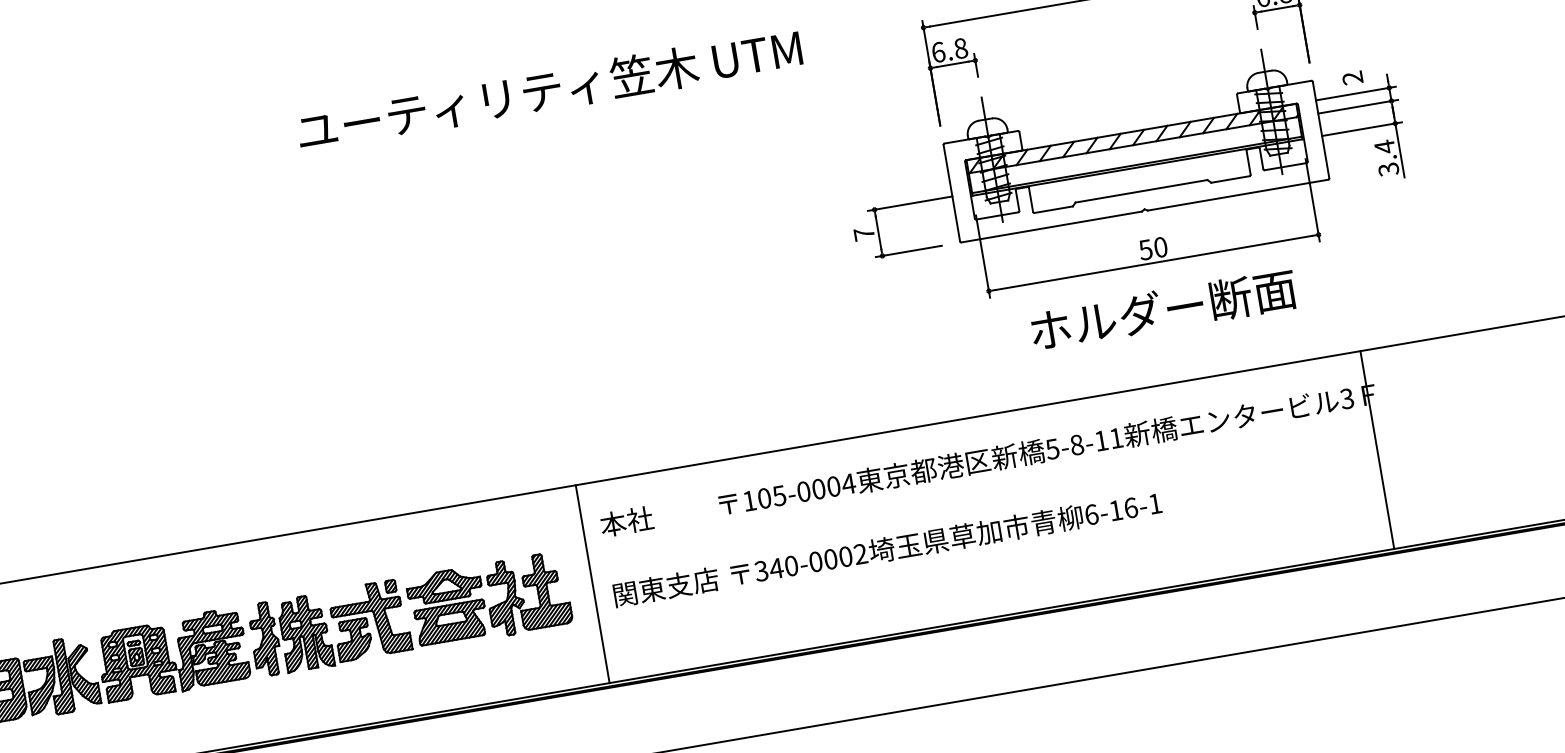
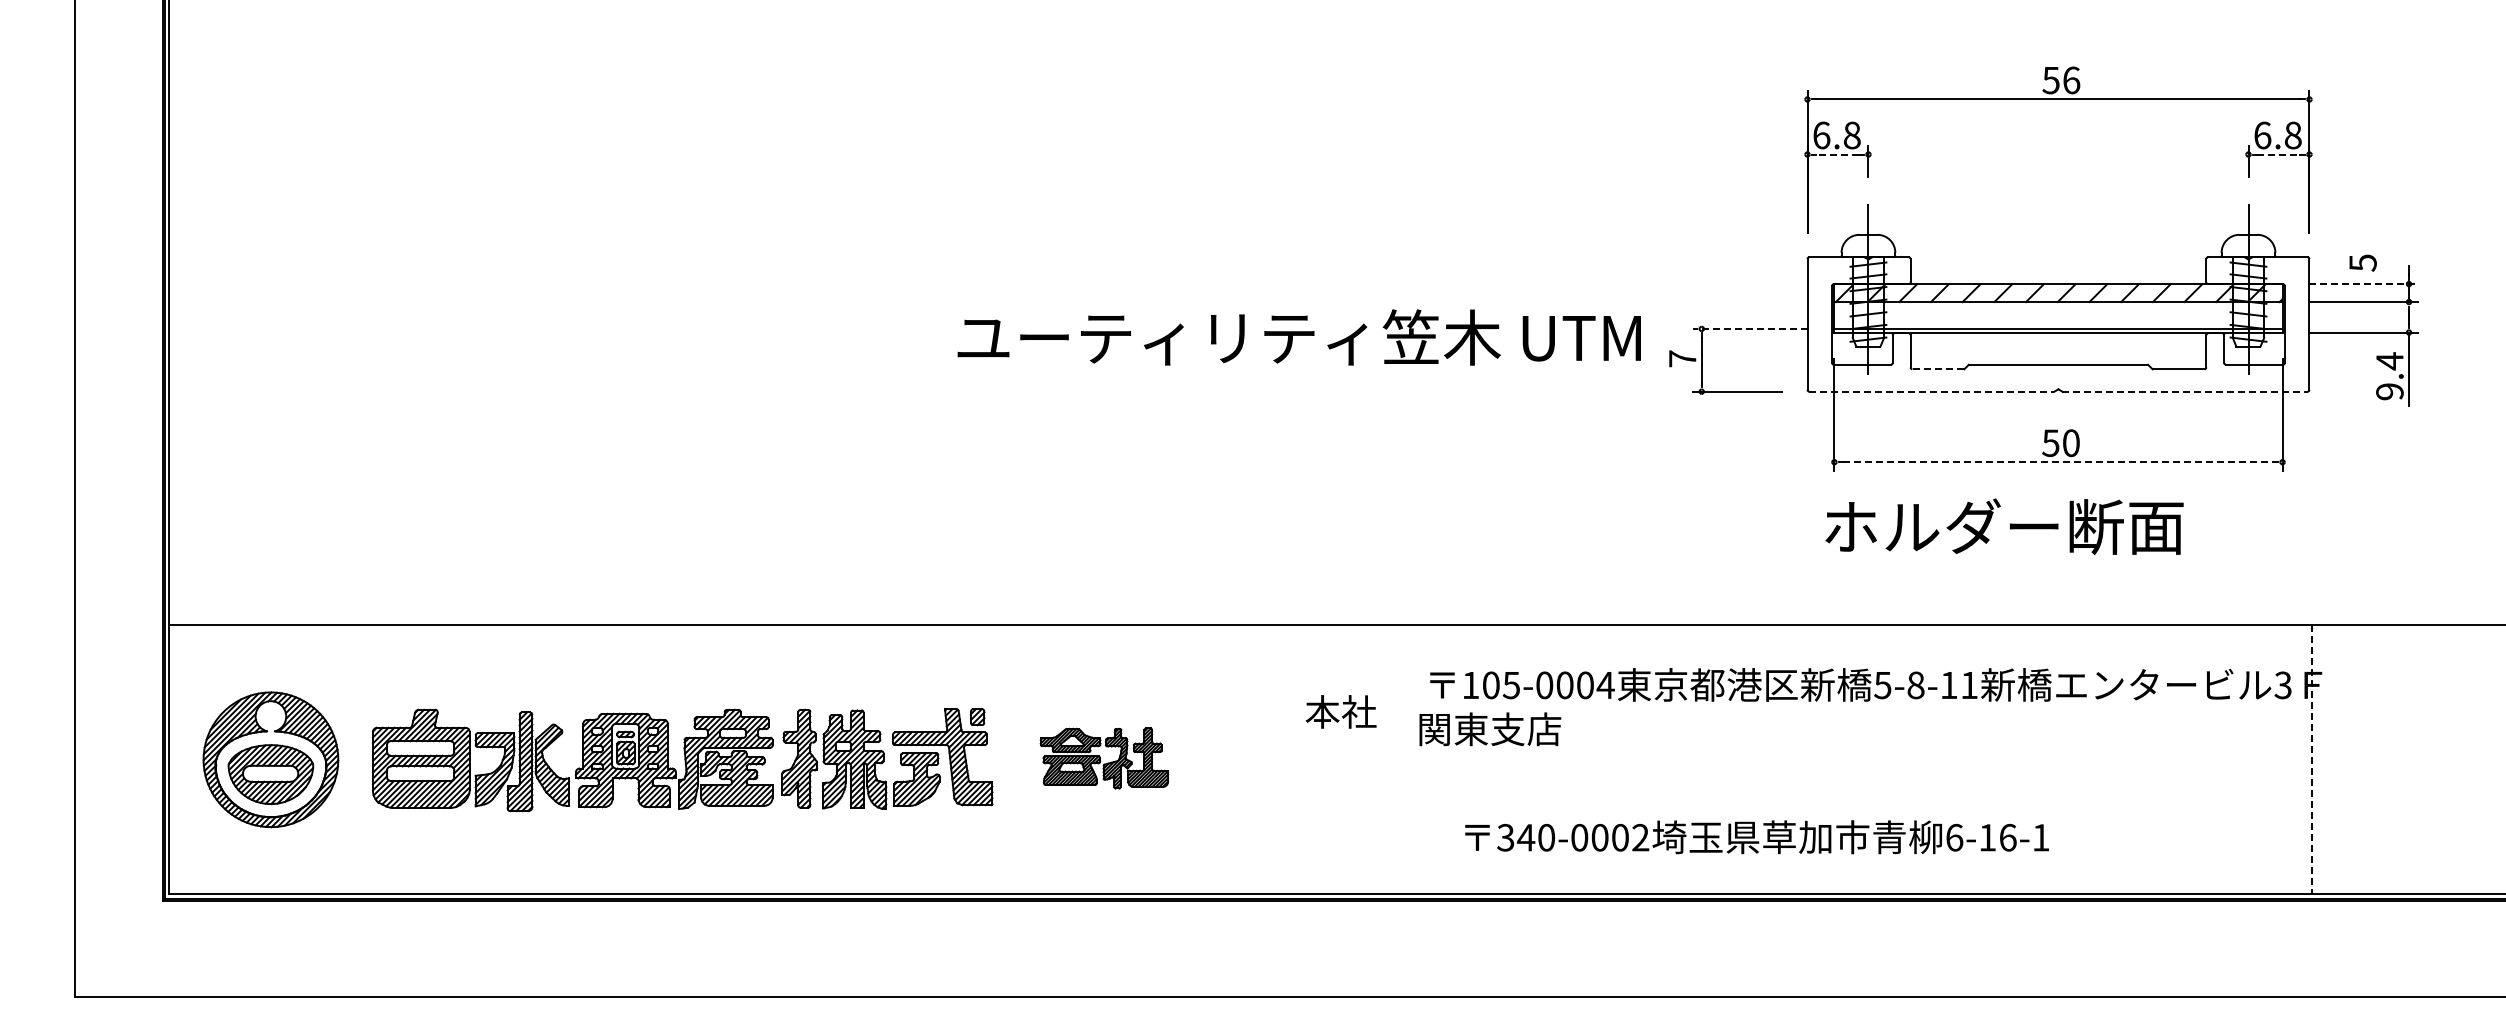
line: (1276, 8) -> (2278, 154), solid -> dashed
line: (952, 64) -> (1837, 154), solid -> dashed
text: (1352, 77) -> (2362, 262), 2 -> 5
text: (548, 90) -> (1298, 337), moved
line: (1356, 93) -> (2364, 284), solid -> dashed
text: (1388, 169) -> (2389, 391), 3.4 -> 9.4
line: (1238, 194) -> (2185, 391), solid -> dashed
line: (909, 203) -> (1749, 328), solid -> dashed
line: (1053, 209) -> (1938, 369), solid -> dashed
line: (1051, 226) -> (1931, 391), solid -> dashed
line: (1153, 263) -> (2058, 462), solid -> dashed
text: (1163, 309) -> (2004, 526), moved
line: (1377, 450) -> (2311, 760), solid -> dashed
text: (626, 521) -> (1340, 711), moved
text: (945, 539) -> (1756, 837), moved
line: (592, 584) -> (1244, 759), removed
text: (666, 587) -> (1490, 729), moved
part: (489, 600) -> (1104, 758), size x0.6

